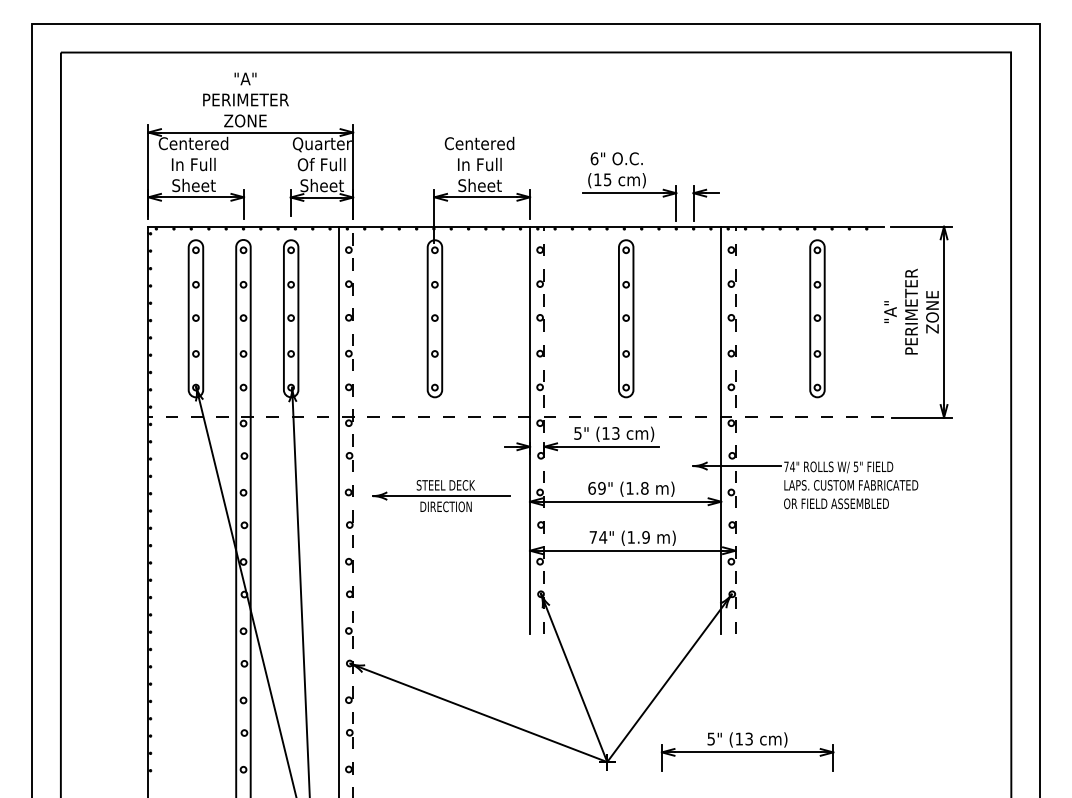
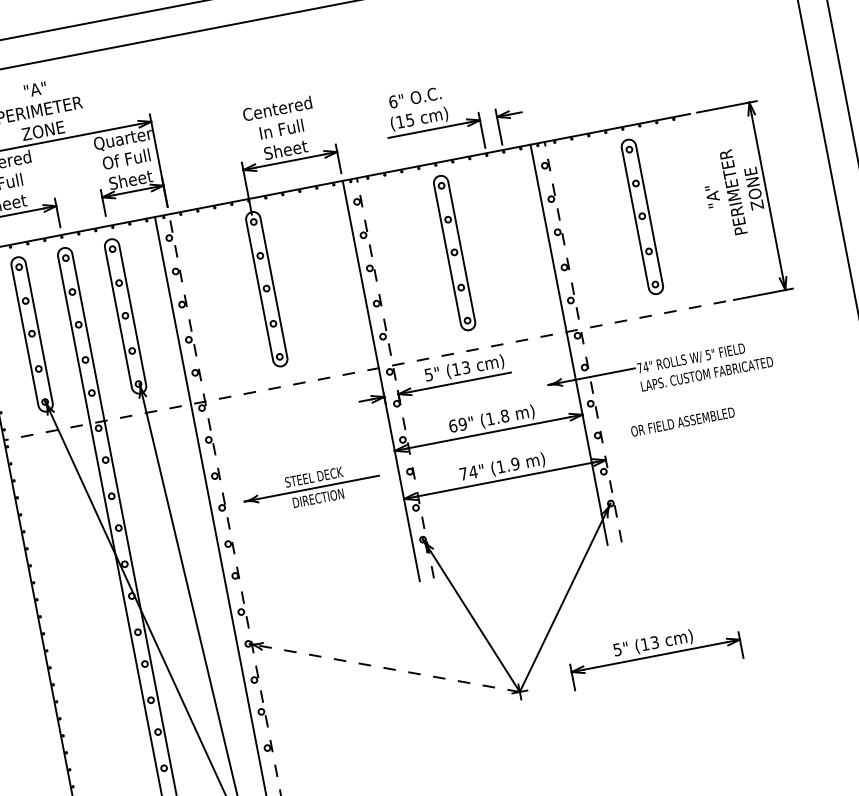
part: (441, 496) -> (311, 489), moved
text: (836, 503) -> (682, 421), moved
line: (478, 712) -> (384, 667), solid -> dashed

